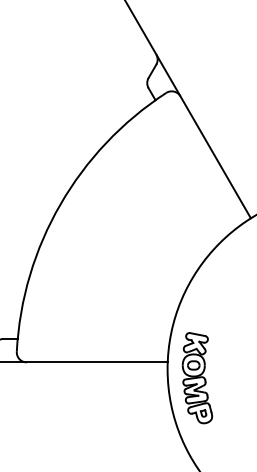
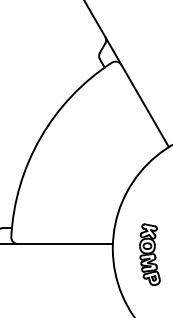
part: (196, 377) -> (149, 254), moved

